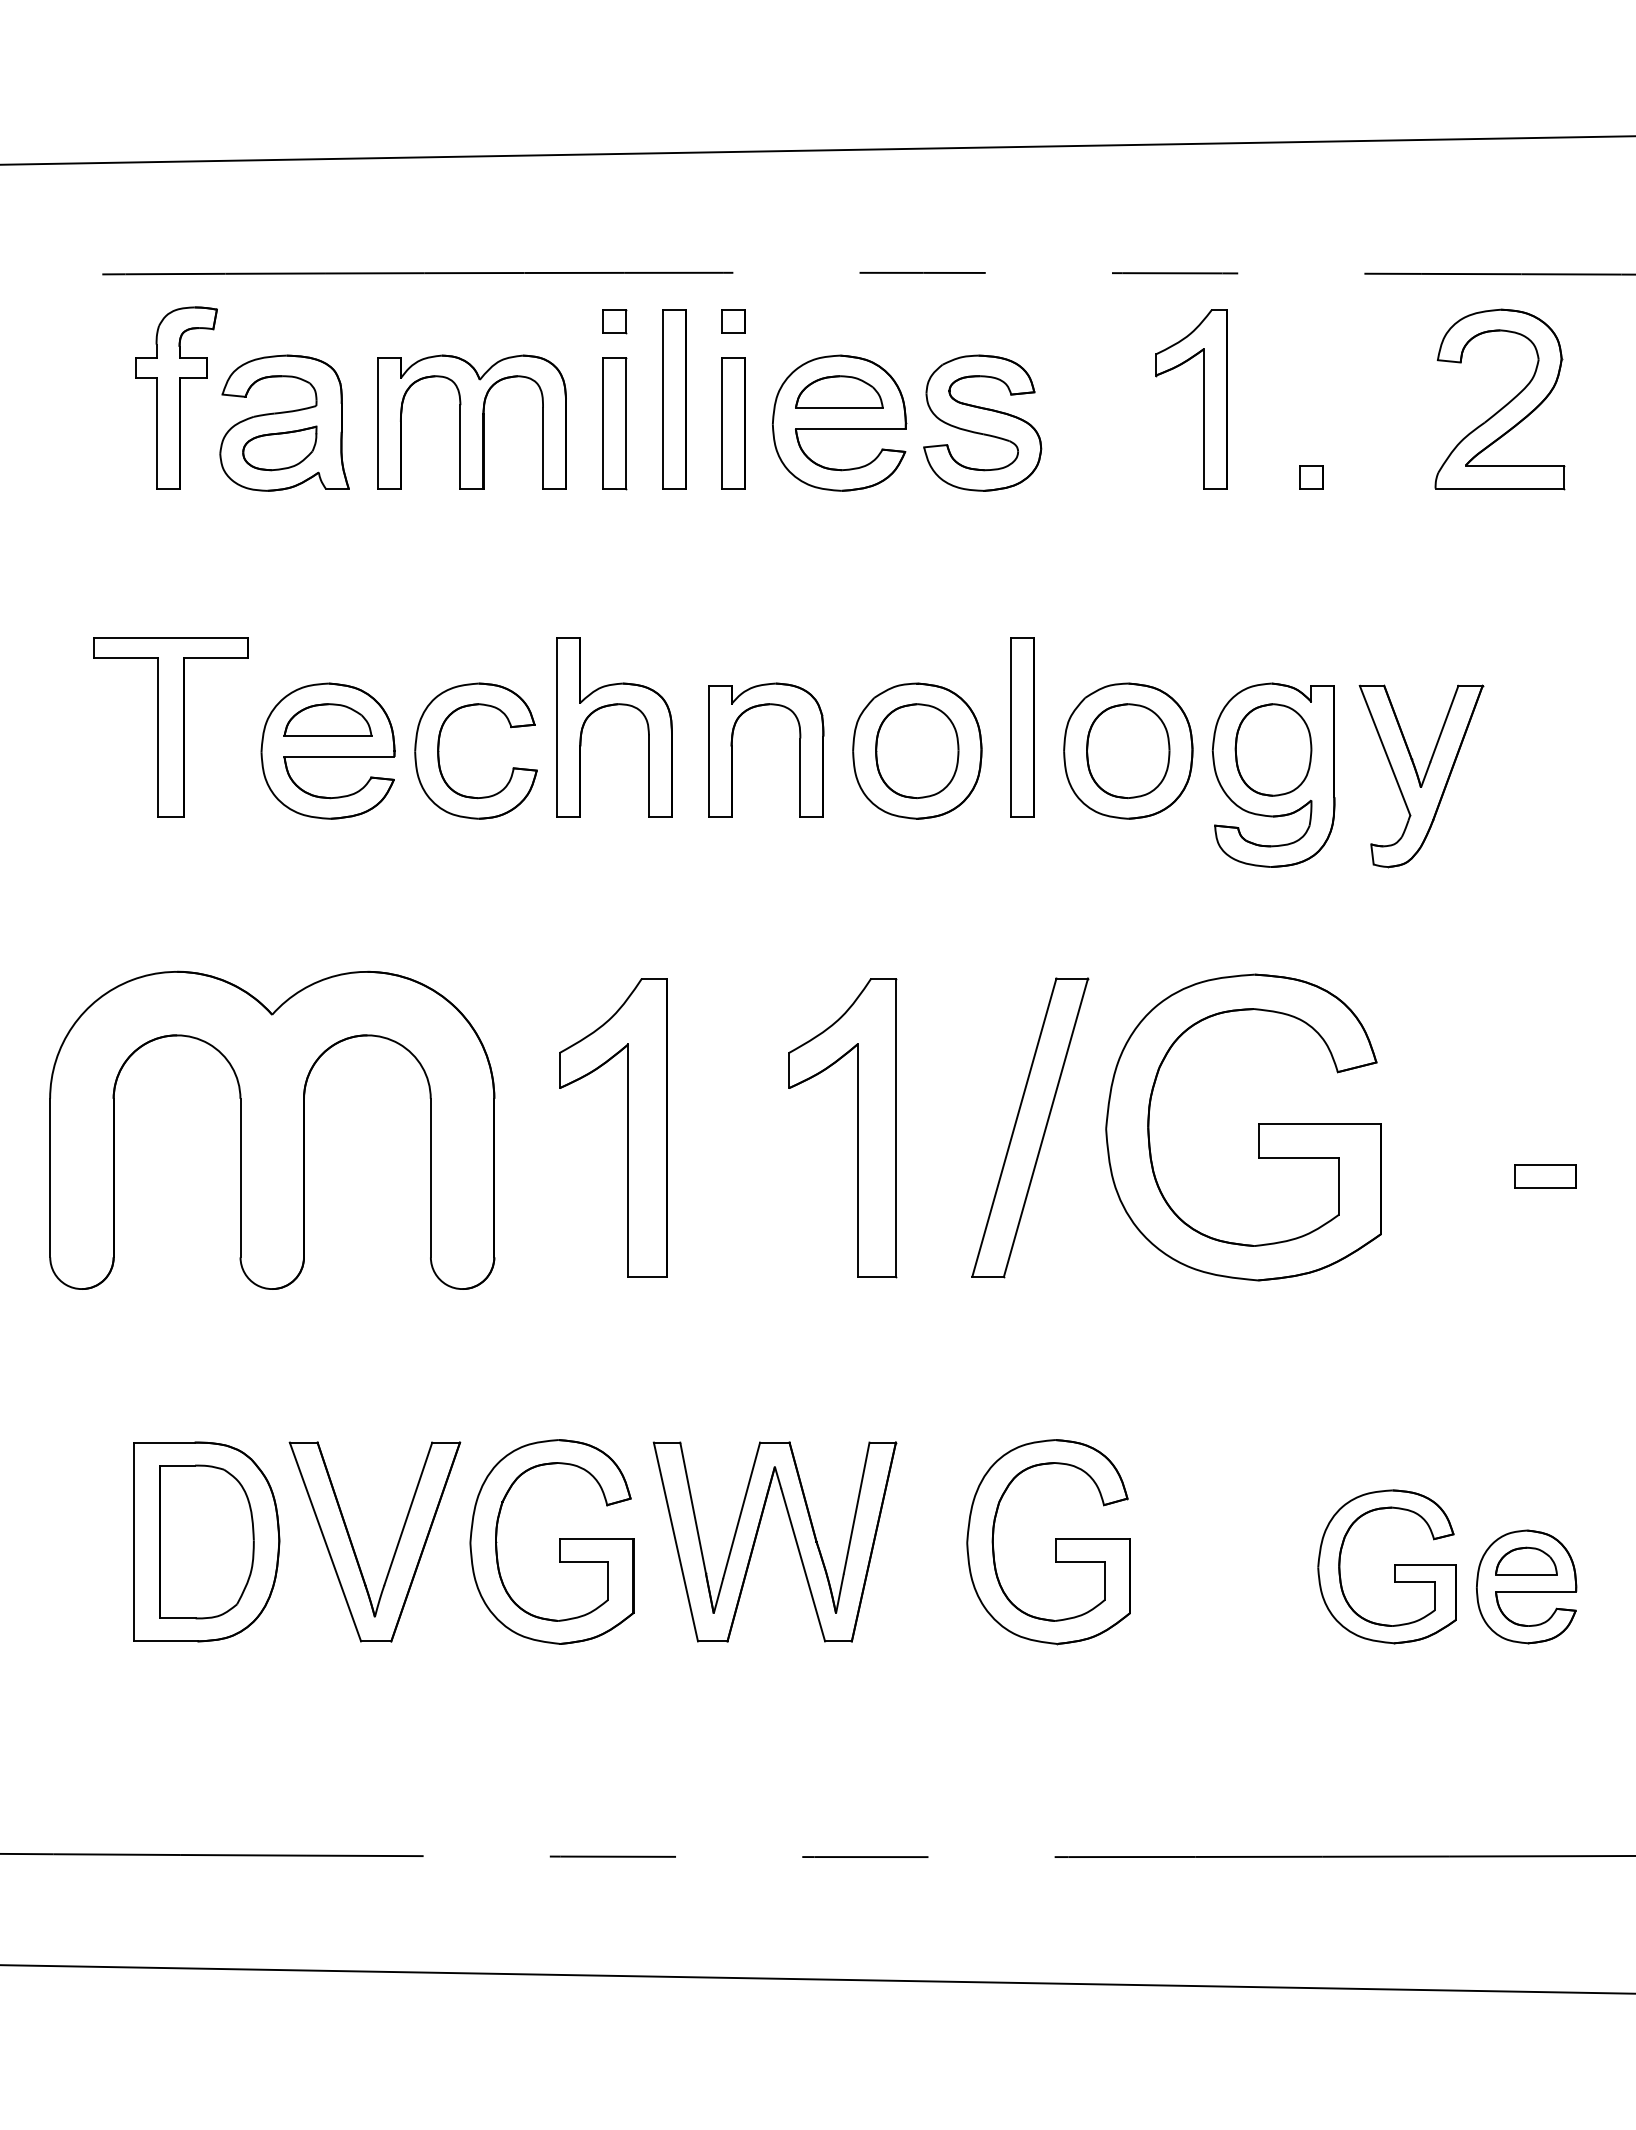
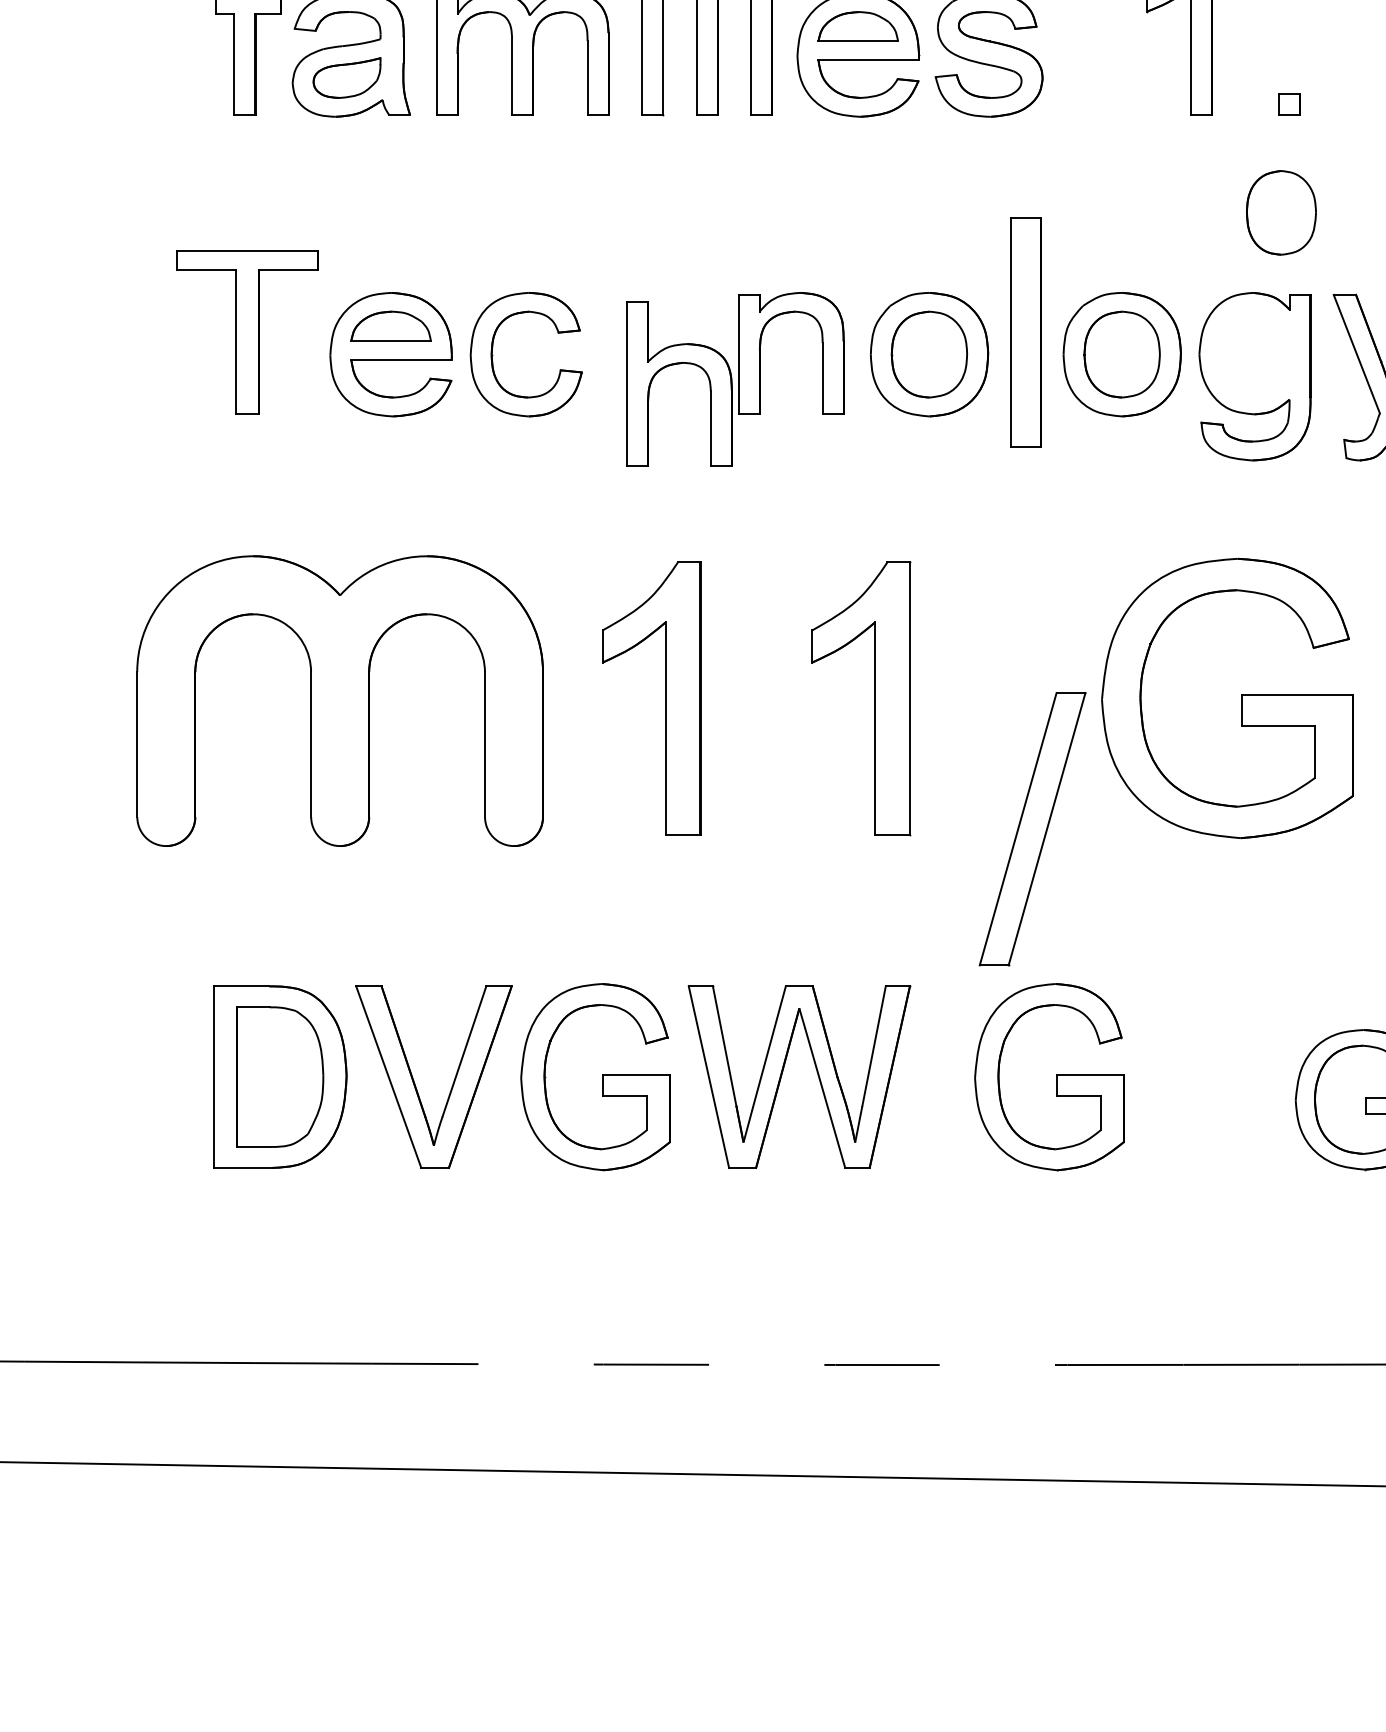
part: (611, 706) -> (676, 364), moved
part: (1022, 727) -> (1025, 333), size x1.4
part: (1273, 749) -> (1281, 212), moved
part: (1030, 1127) -> (1032, 829), moved

